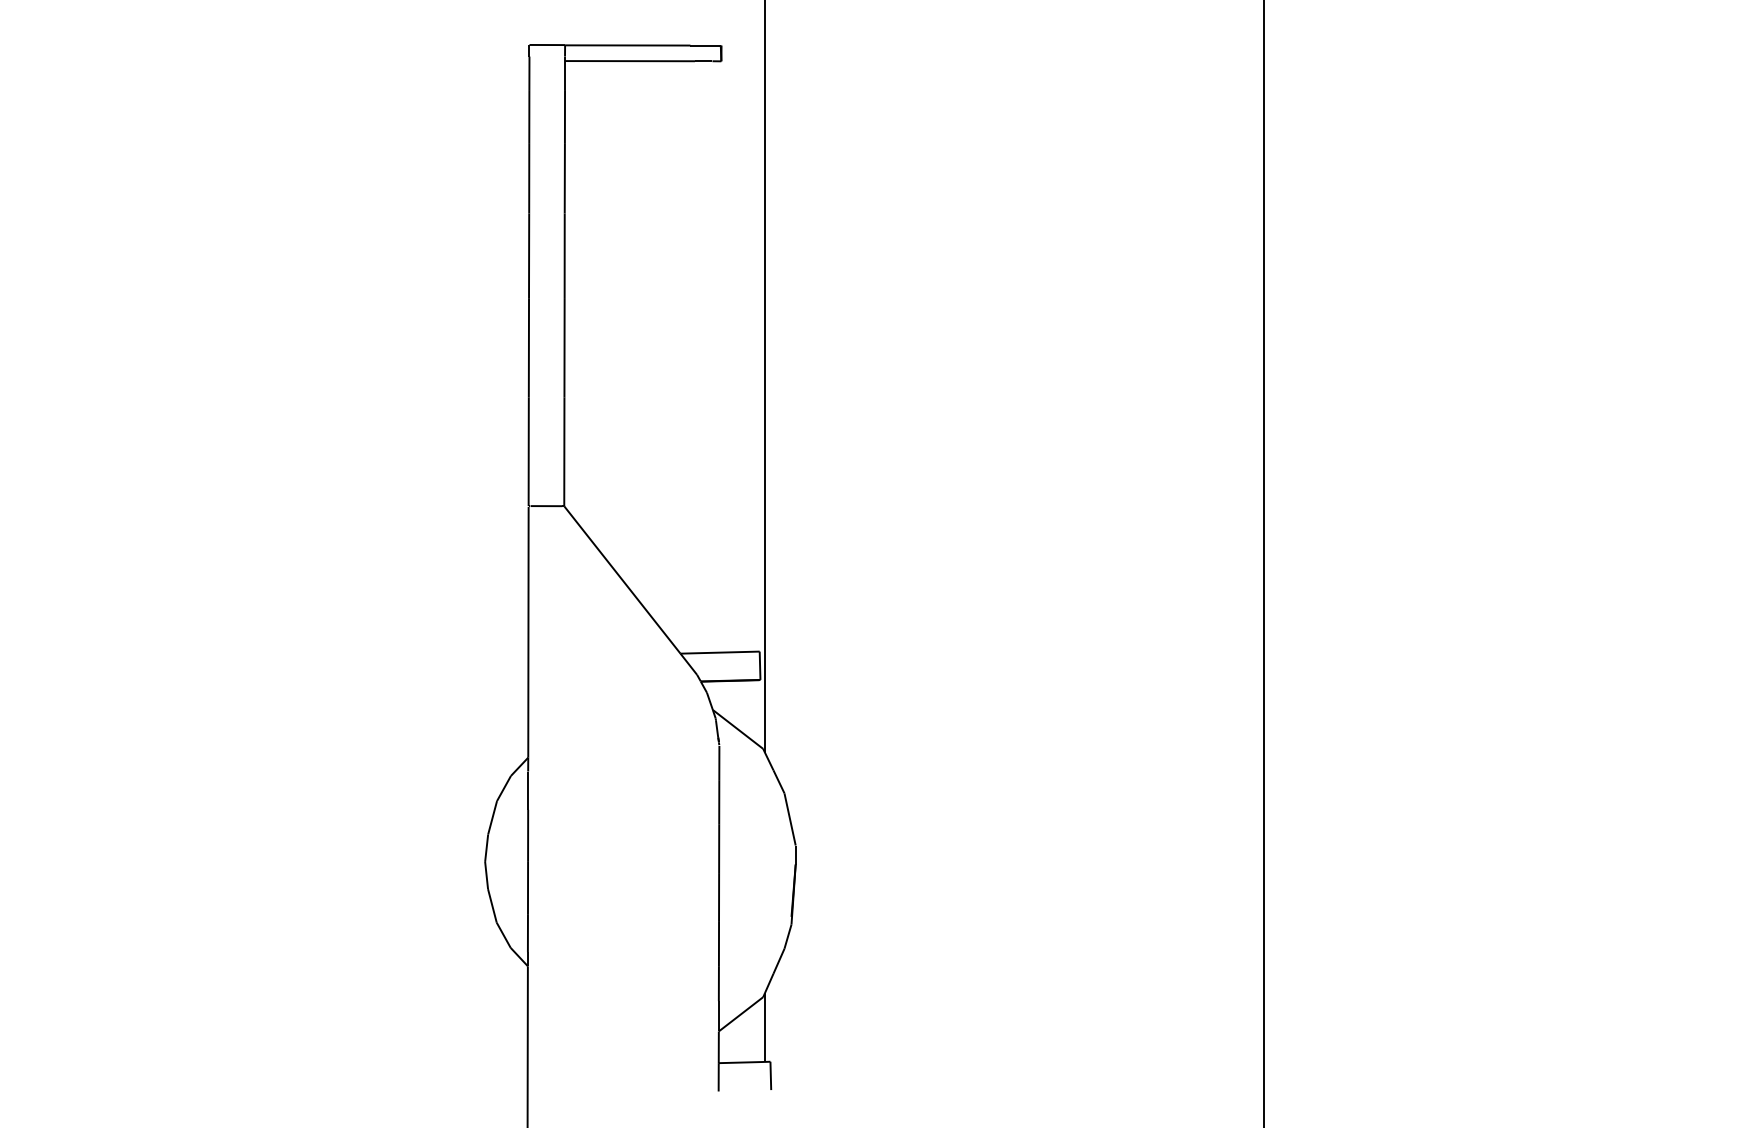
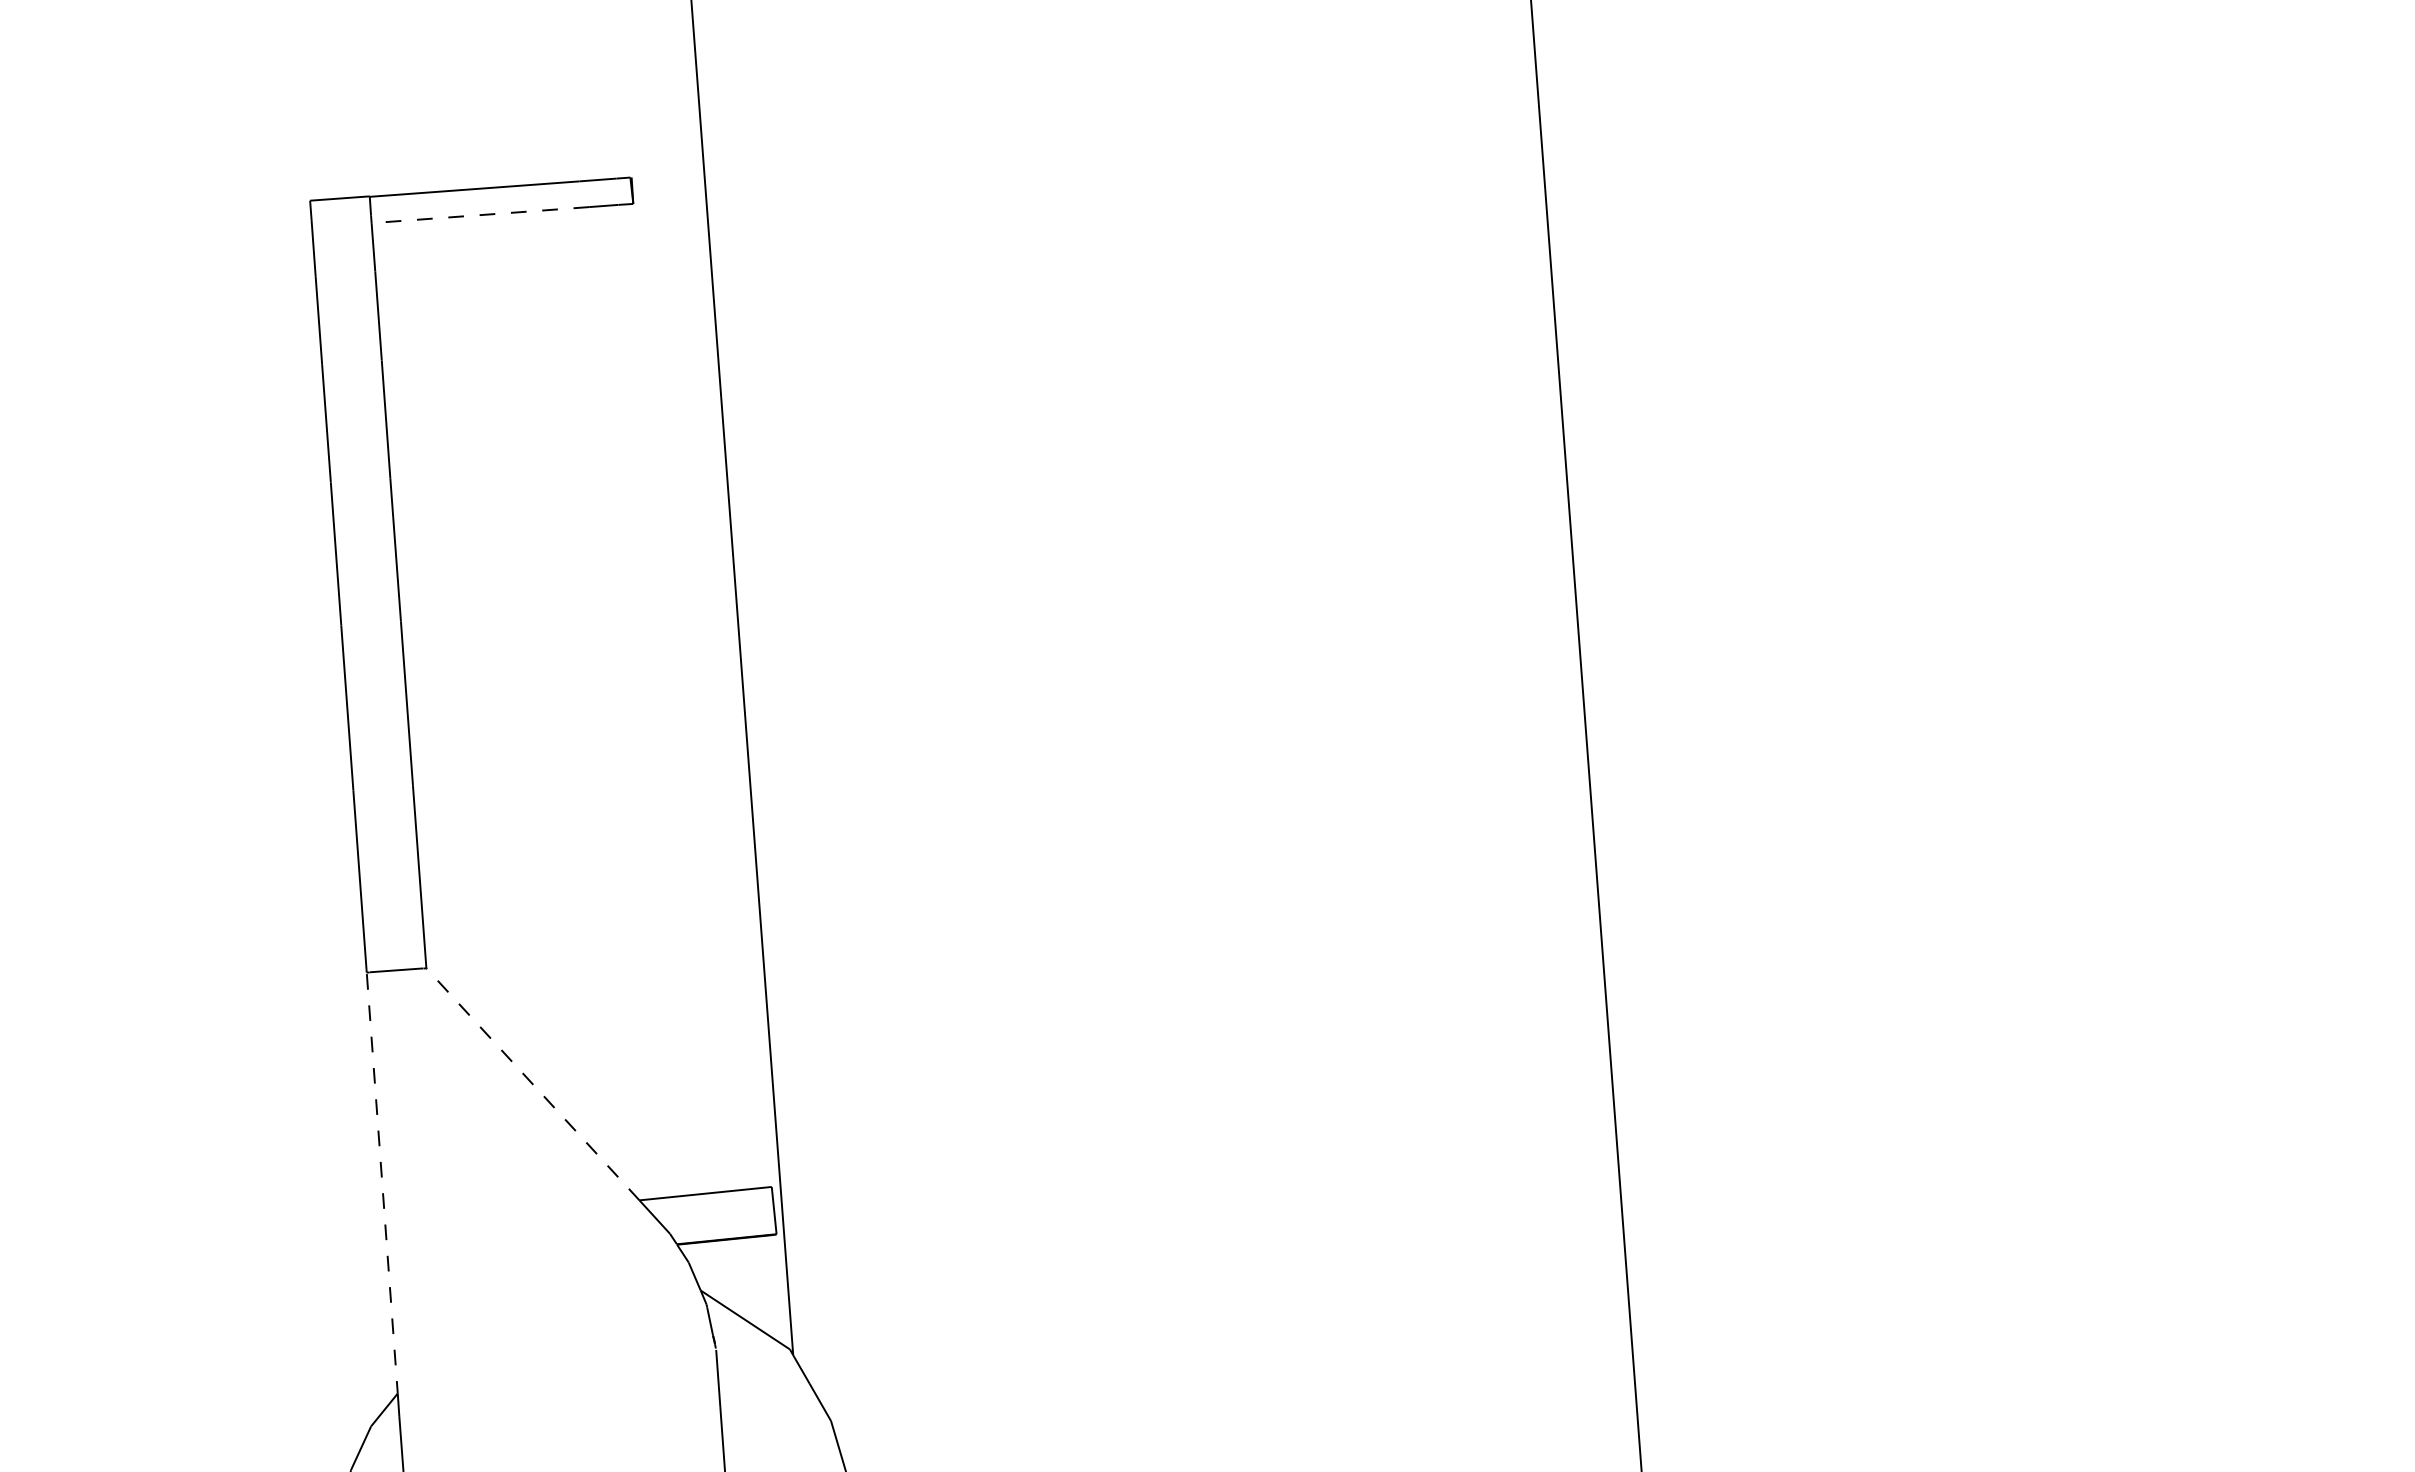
line: (630, 61) -> (481, 215), solid -> dashed
line: (622, 579) -> (533, 1083), solid -> dashed
line: (528, 632) -> (382, 1184), solid -> dashed

